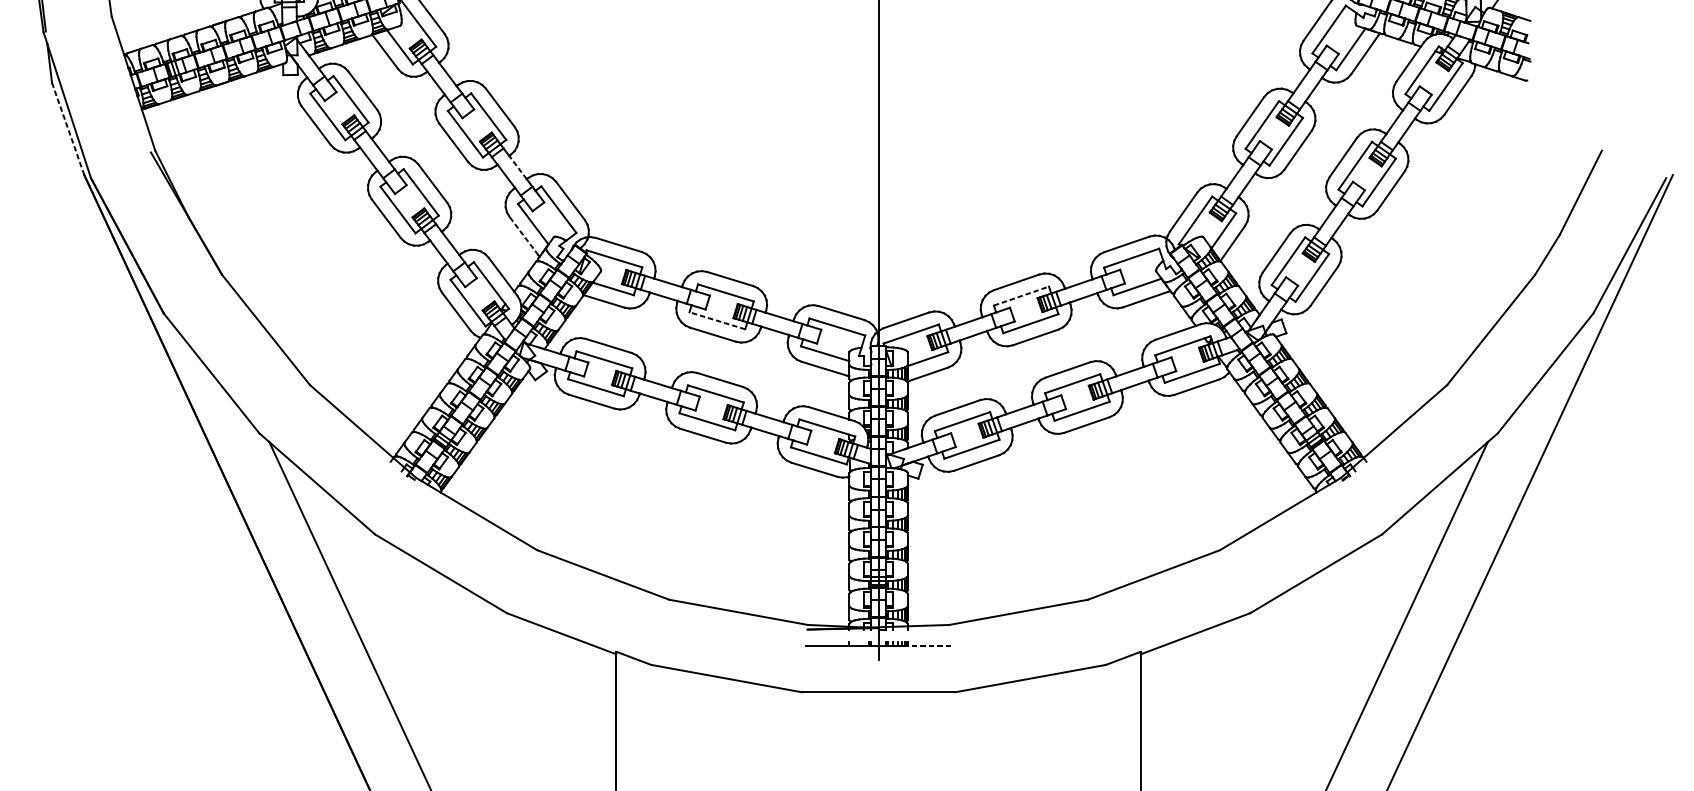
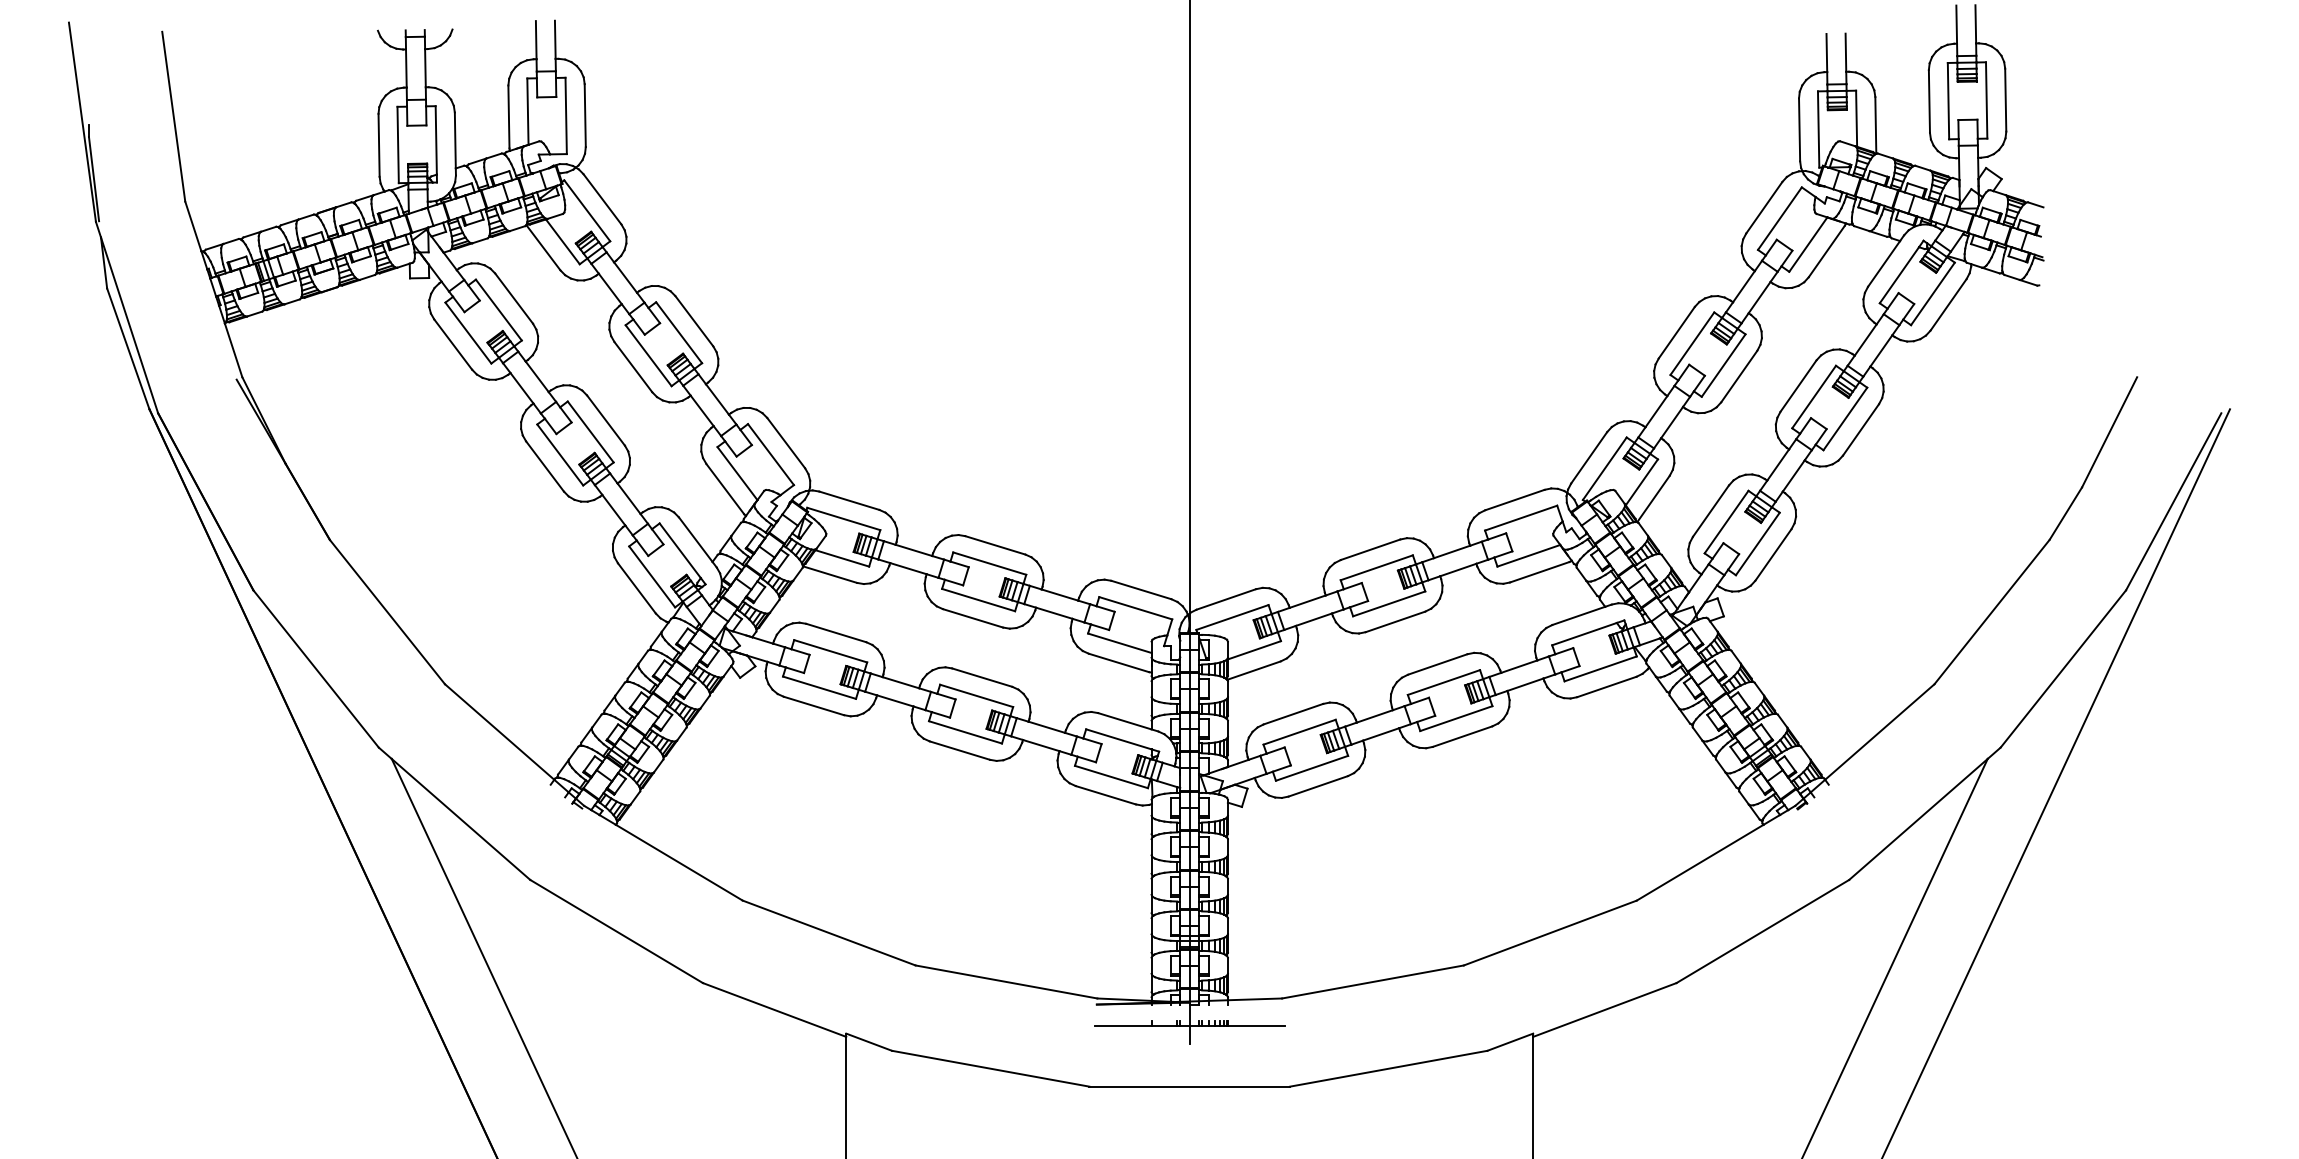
line: (68, 129) -> (128, 349), dashed -> solid
line: (518, 167) -> (717, 399), dashed -> solid
line: (523, 235) -> (724, 488), dashed -> solid
line: (1021, 295) -> (1377, 567), dashed -> solid
line: (717, 320) -> (978, 599), dashed -> solid
line: (928, 645) -> (1255, 1025), dashed -> solid

